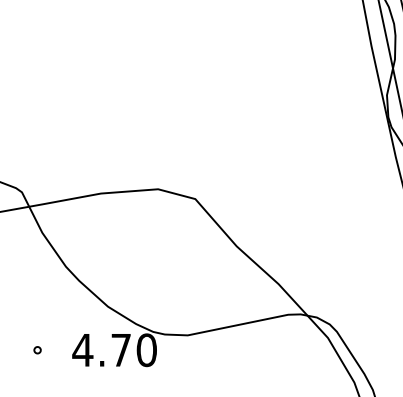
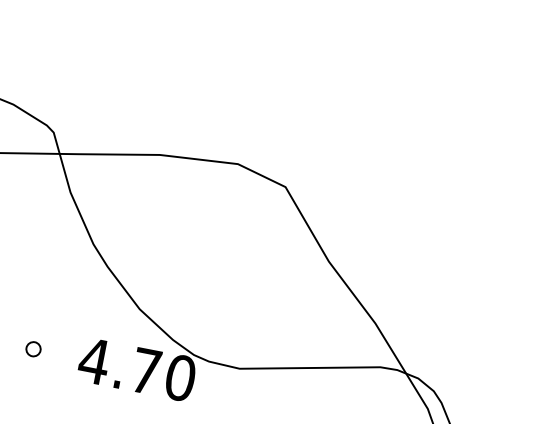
part: (37, 350) -> (33, 349), size x1.6

